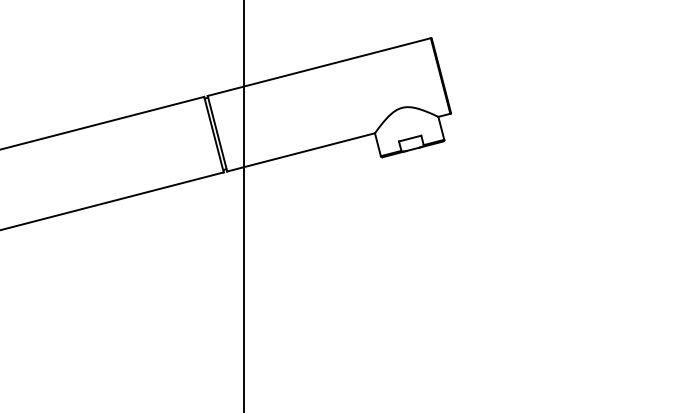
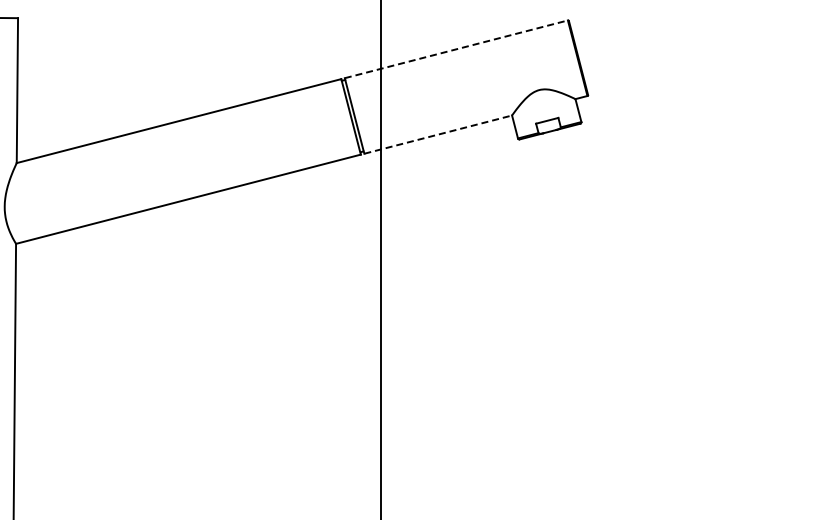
line: (319, 67) -> (456, 49), solid -> dashed
line: (301, 152) -> (438, 134), solid -> dashed

